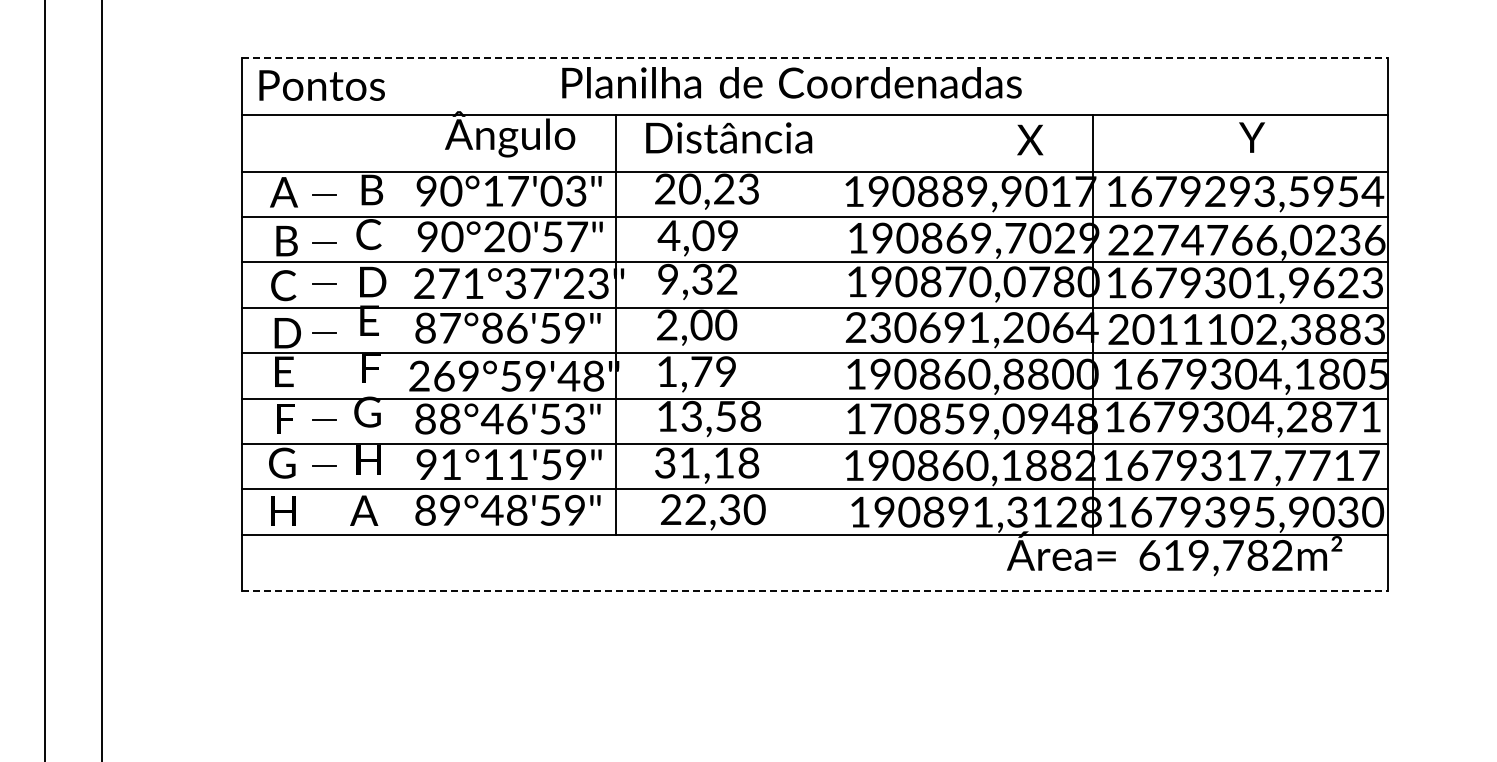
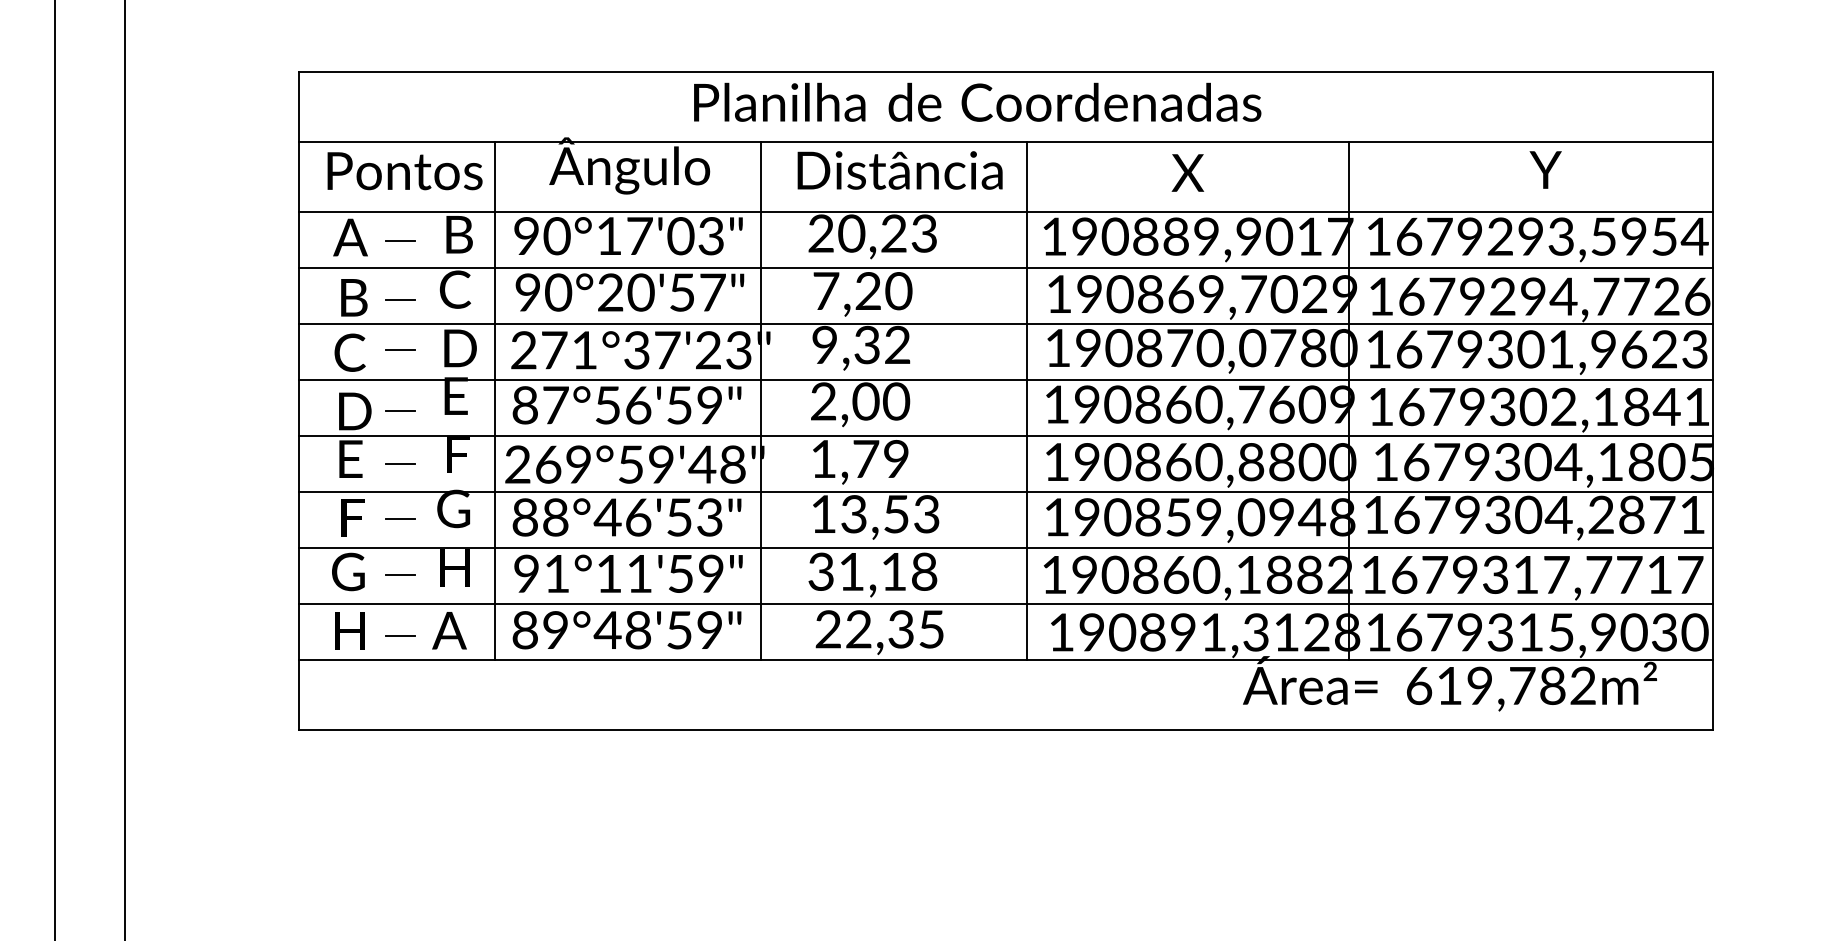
line: (814, 58) -> (1005, 72), dashed -> solid
text: (321, 85) -> (404, 171), moved
text: (1030, 139) -> (1188, 172), moved
text: (698, 235) -> (862, 290), 4,09 -> 7,20
text: (1234, 239) -> (1524, 295), 2274766,0236 -> 1679294,7726
line: (400, 324) -> (494, 400), added
line: (831, 324) -> (1026, 400), added
text: (492, 327) -> (607, 404), 87°86'59" -> 87°56'59"
text: (971, 327) -> (1199, 404), 230691,2064 -> 190860,7609
text: (1246, 329) -> (1538, 406), 2011102,3883 -> 1679302,1841
line: (324, 375) -> (400, 463), added
text: (750, 416) -> (926, 514), 13,58 -> 13,53
text: (880, 418) -> (1086, 516), 170859,0948 -> 190859,0948
text: (754, 509) -> (931, 629), 22,30 -> 22,35
text: (1239, 511) -> (1530, 631), 1679395,9030 -> 1679315,9030
line: (324, 514) -> (400, 635), added
line: (814, 591) -> (1005, 730), dashed -> solid

